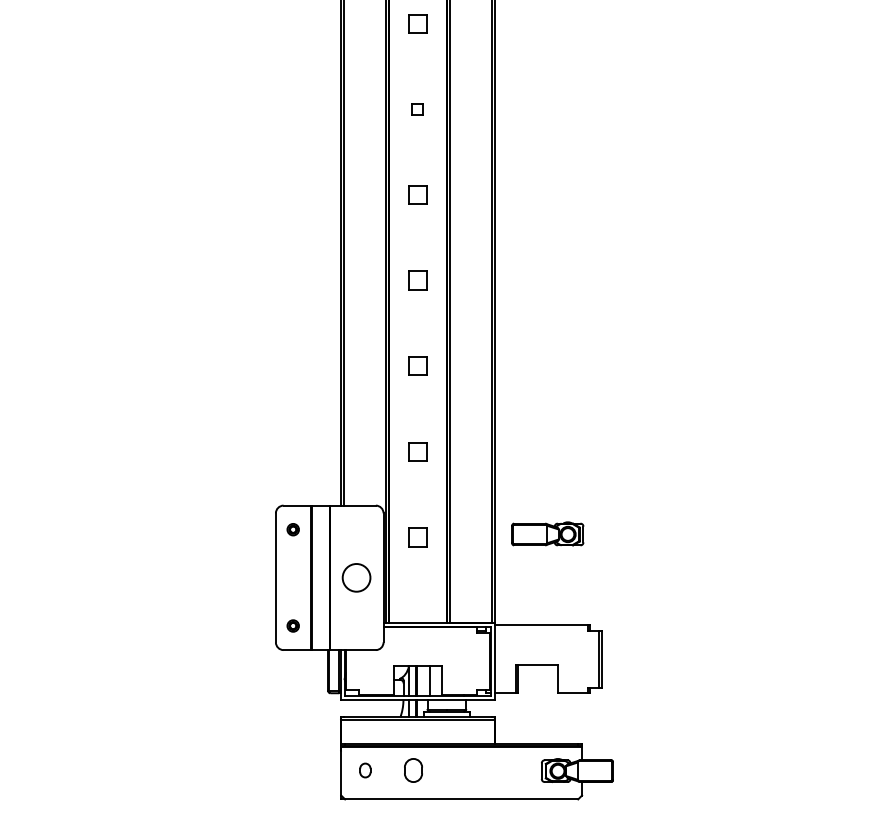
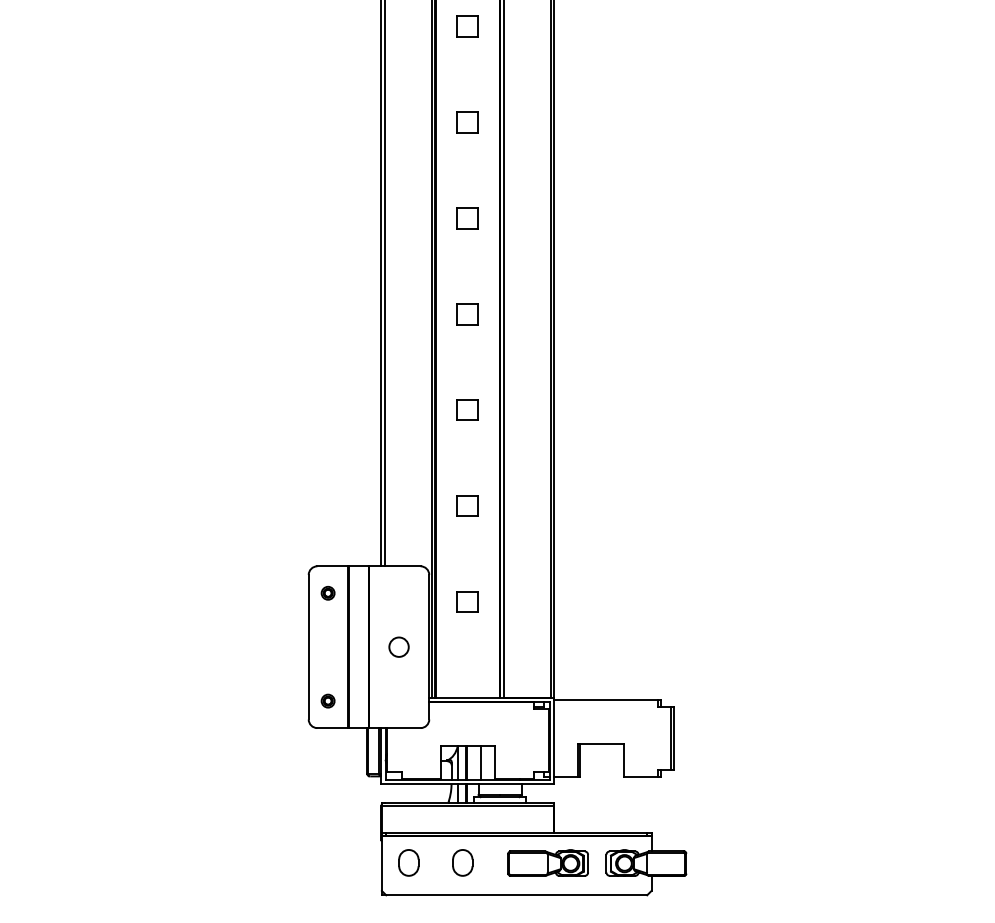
part: (417, 109) -> (467, 122), size x1.67
part: (547, 533) -> (547, 862), moved
circle: (356, 577) -> (398, 646), size x0.62
part: (365, 770) -> (408, 862), size x1.67

